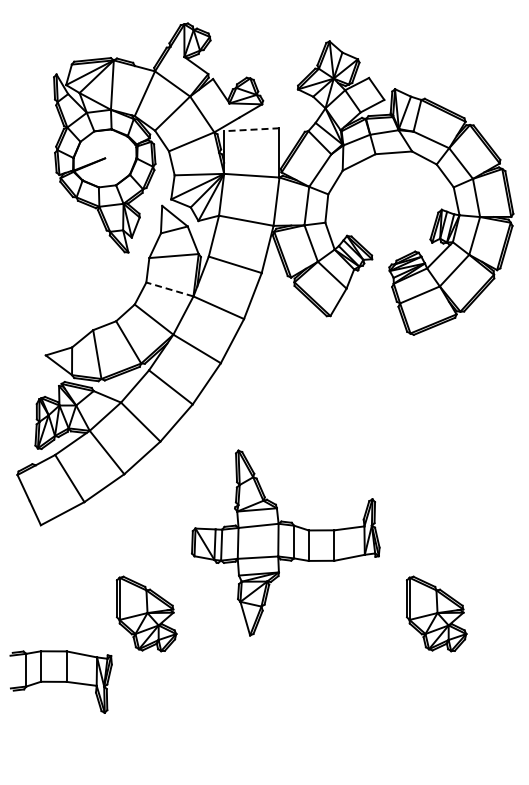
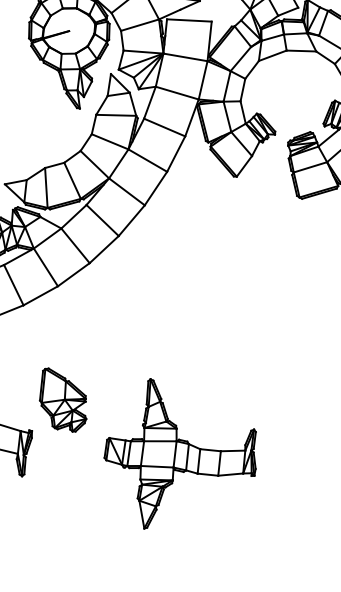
line: (251, 129) -> (189, 20), dashed -> solid
line: (169, 289) -> (109, 141), dashed -> solid
part: (285, 542) -> (180, 456), moved
part: (436, 613) -> (296, 424), removed

